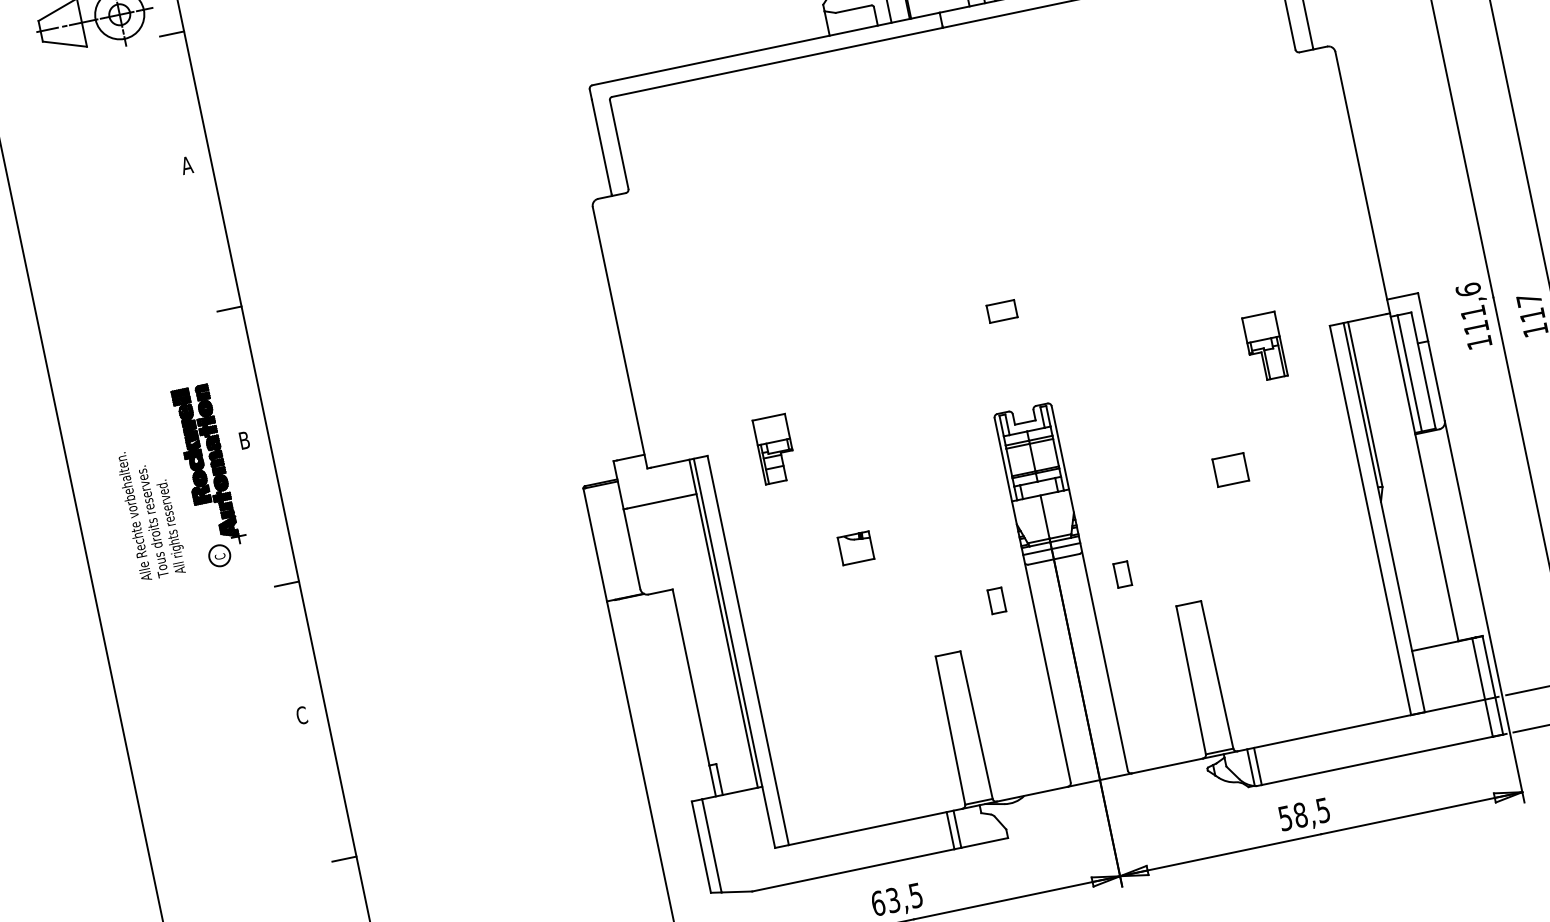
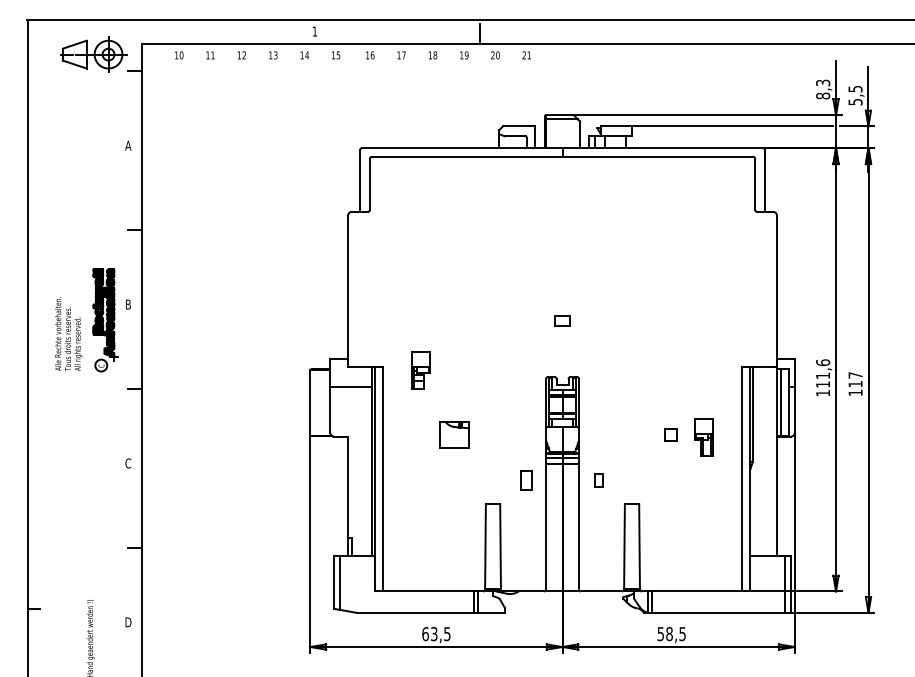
part: (1264, 346) -> (703, 437), moved
part: (1230, 469) -> (670, 434), size x0.7
part: (856, 547) -> (454, 434), size x1.6
part: (995, 601) -> (525, 480), size x1.4

